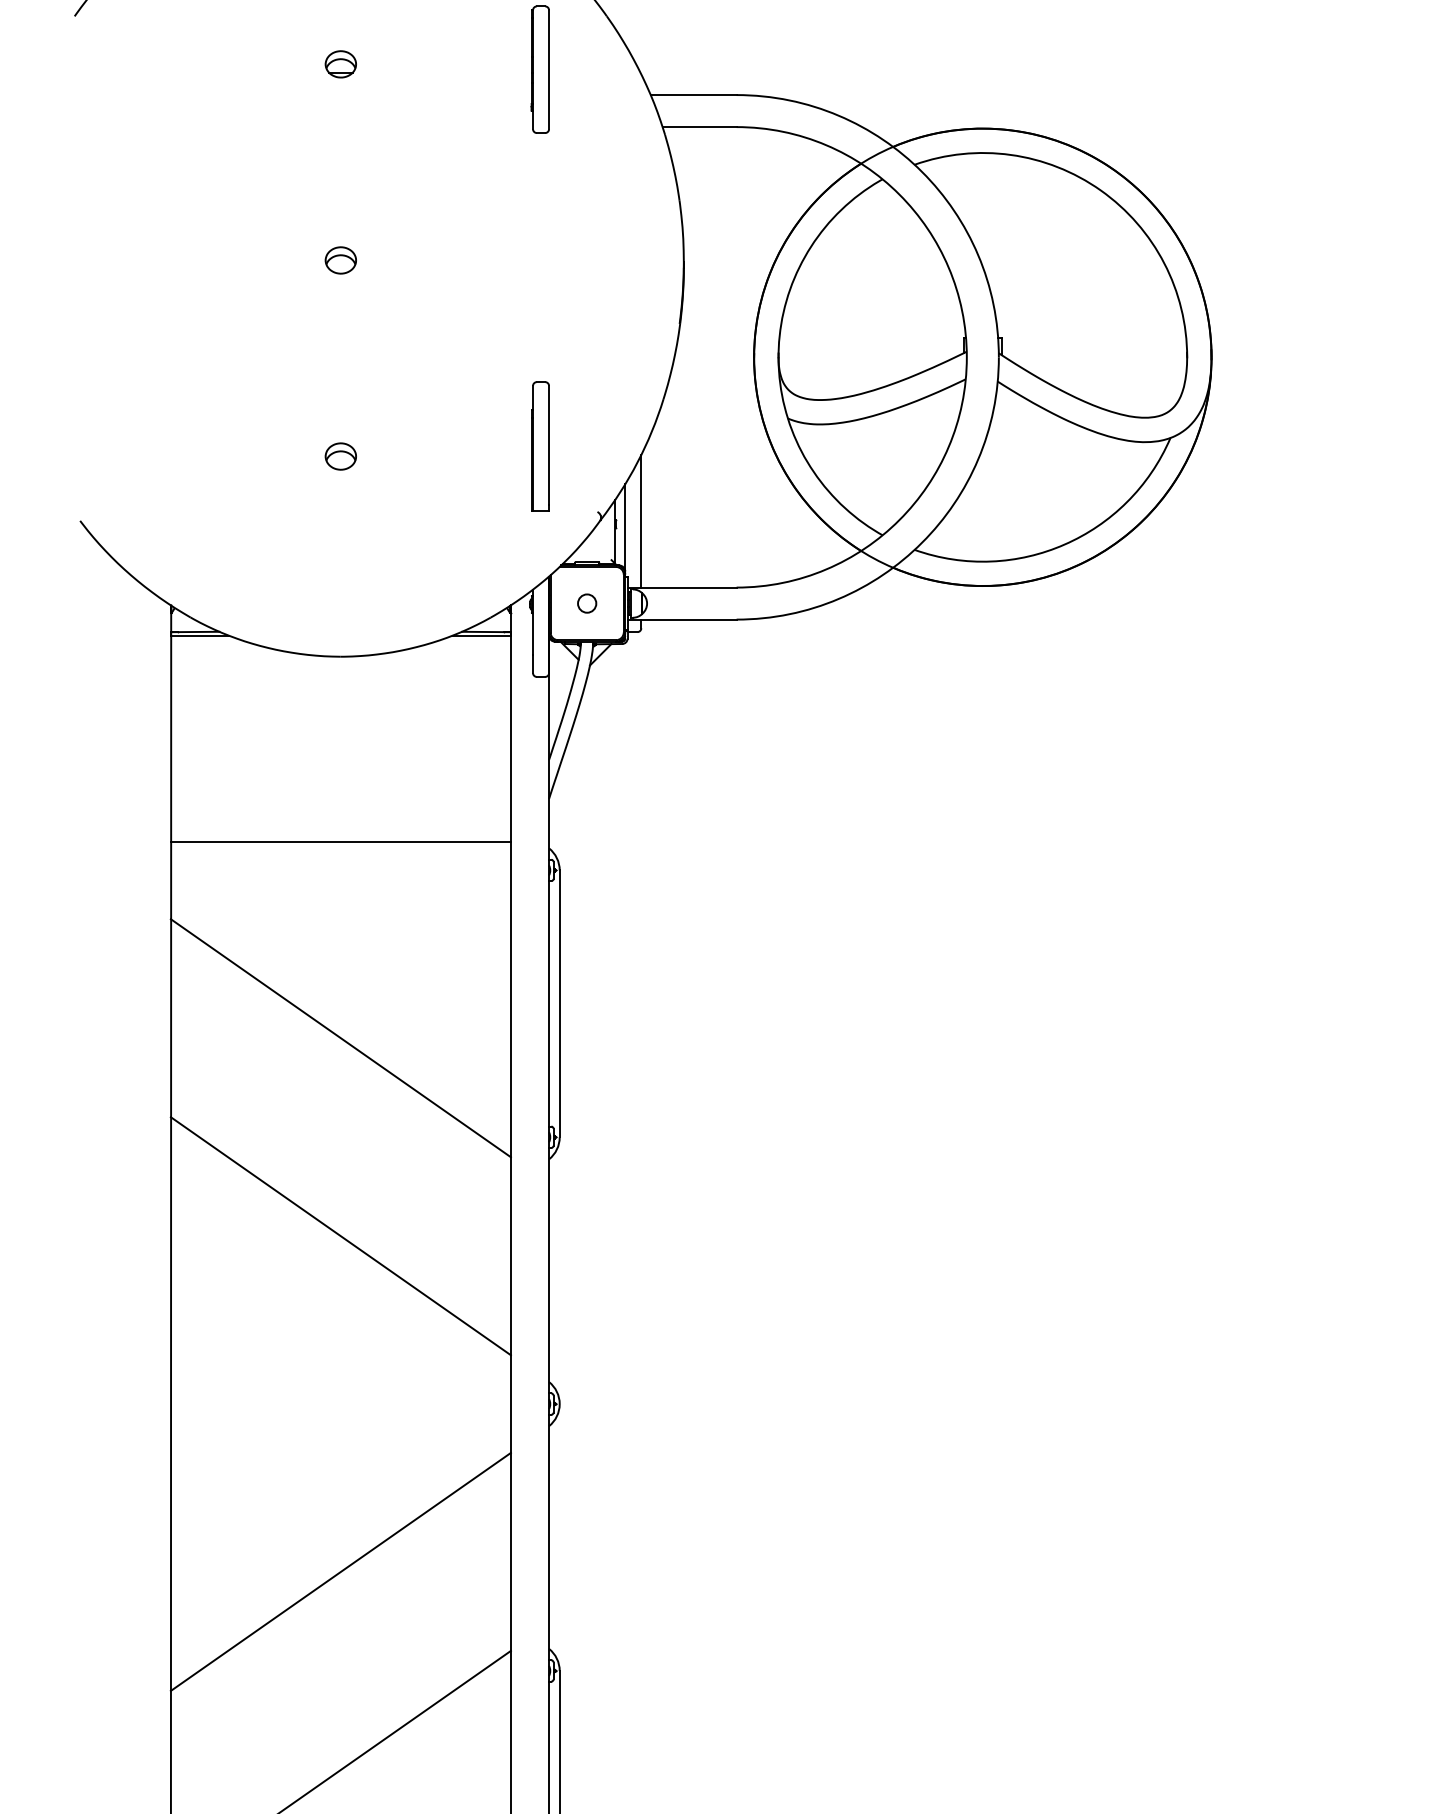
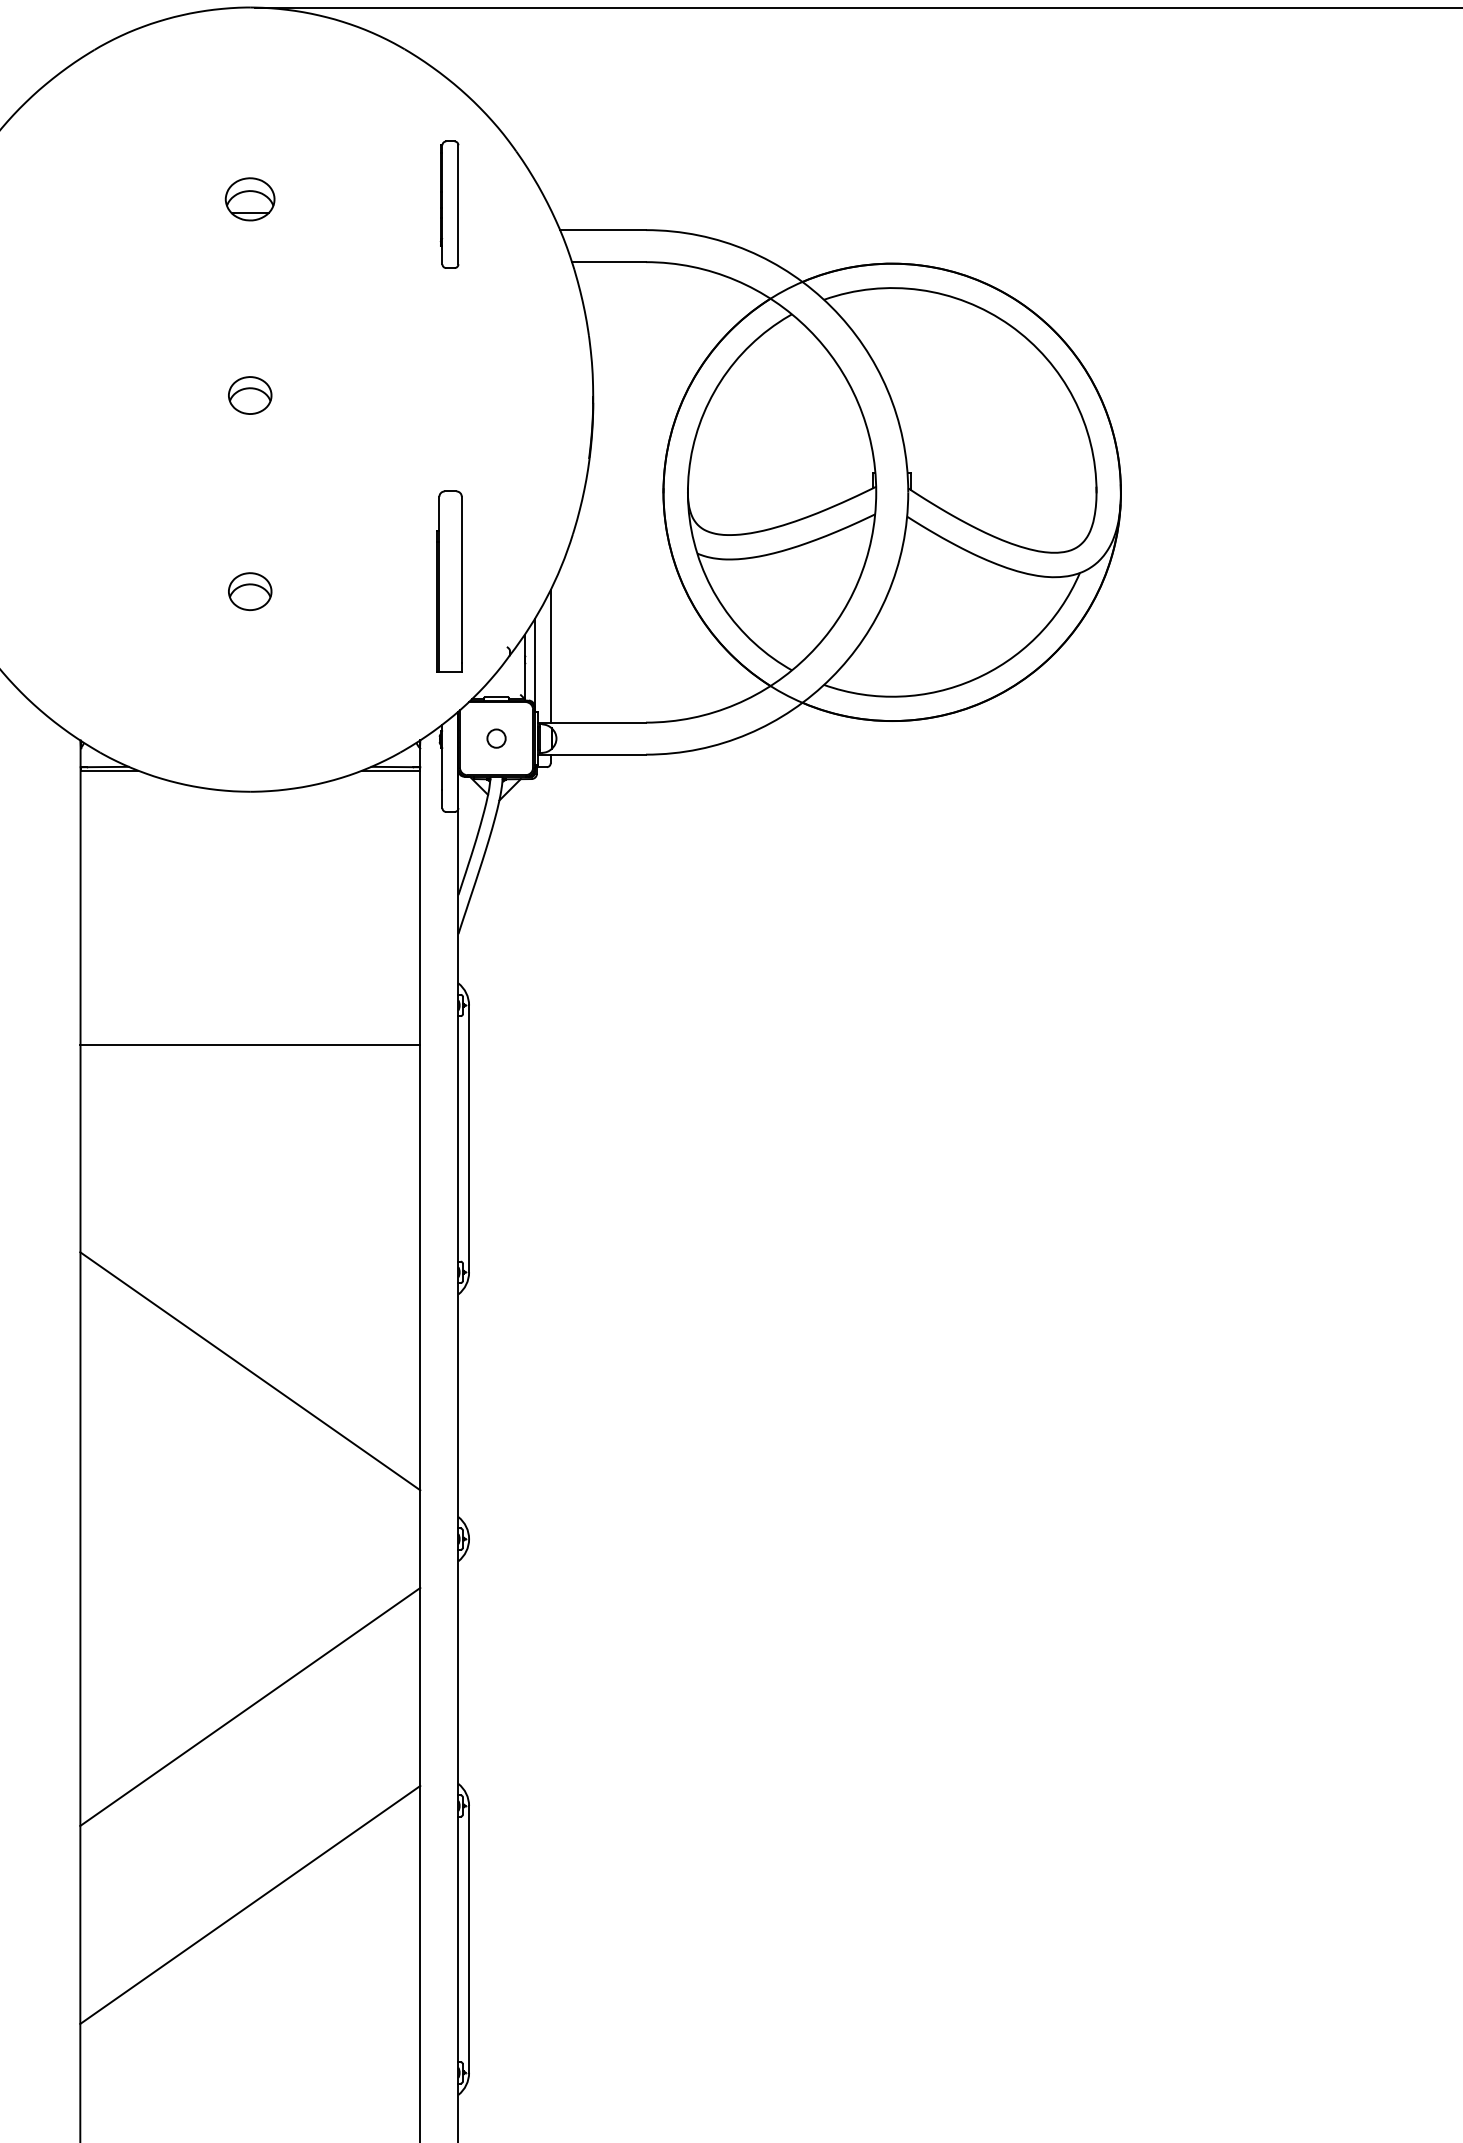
part: (341, 64) -> (250, 199), size x1.6
part: (341, 260) -> (250, 395), size x1.4
part: (540, 446) -> (449, 581), size x1.4
part: (341, 456) -> (250, 591), size x1.4
line: (341, 842) -> (250, 1045), moved
line: (341, 1038) -> (250, 1173), removed

